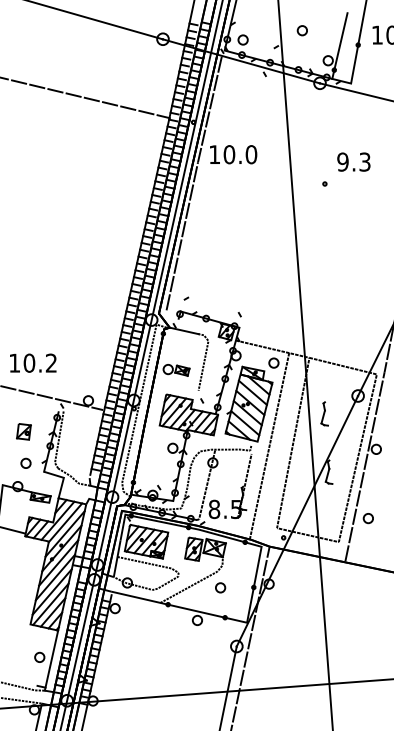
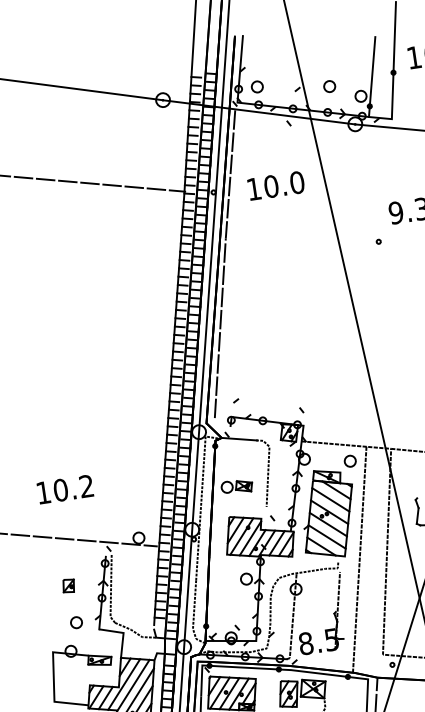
part: (301, 30) -> (328, 86), moved
text: (233, 154) -> (276, 185), moved
text: (33, 362) -> (65, 488), moved
part: (24, 431) -> (69, 585), size x0.71

